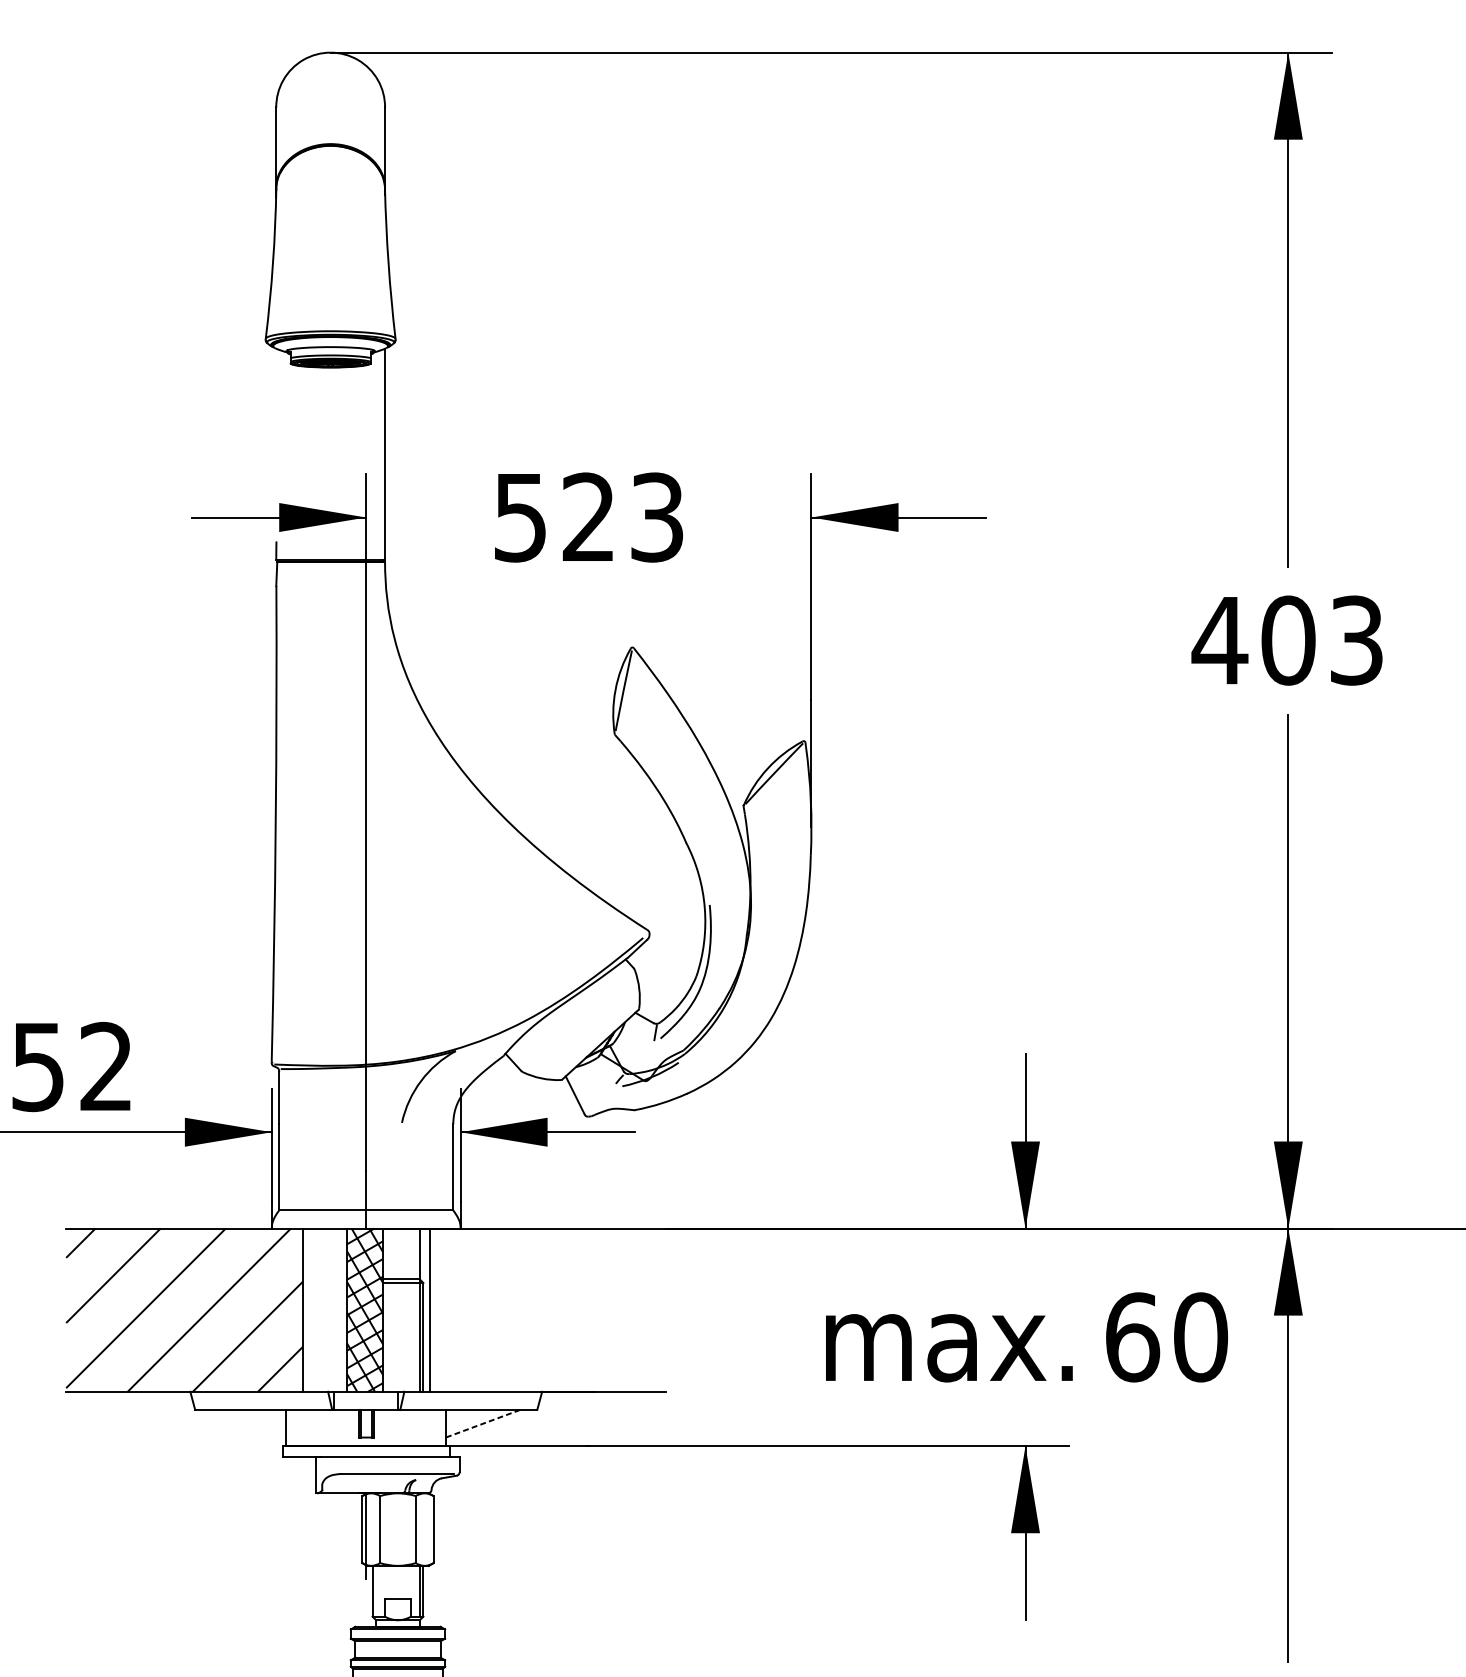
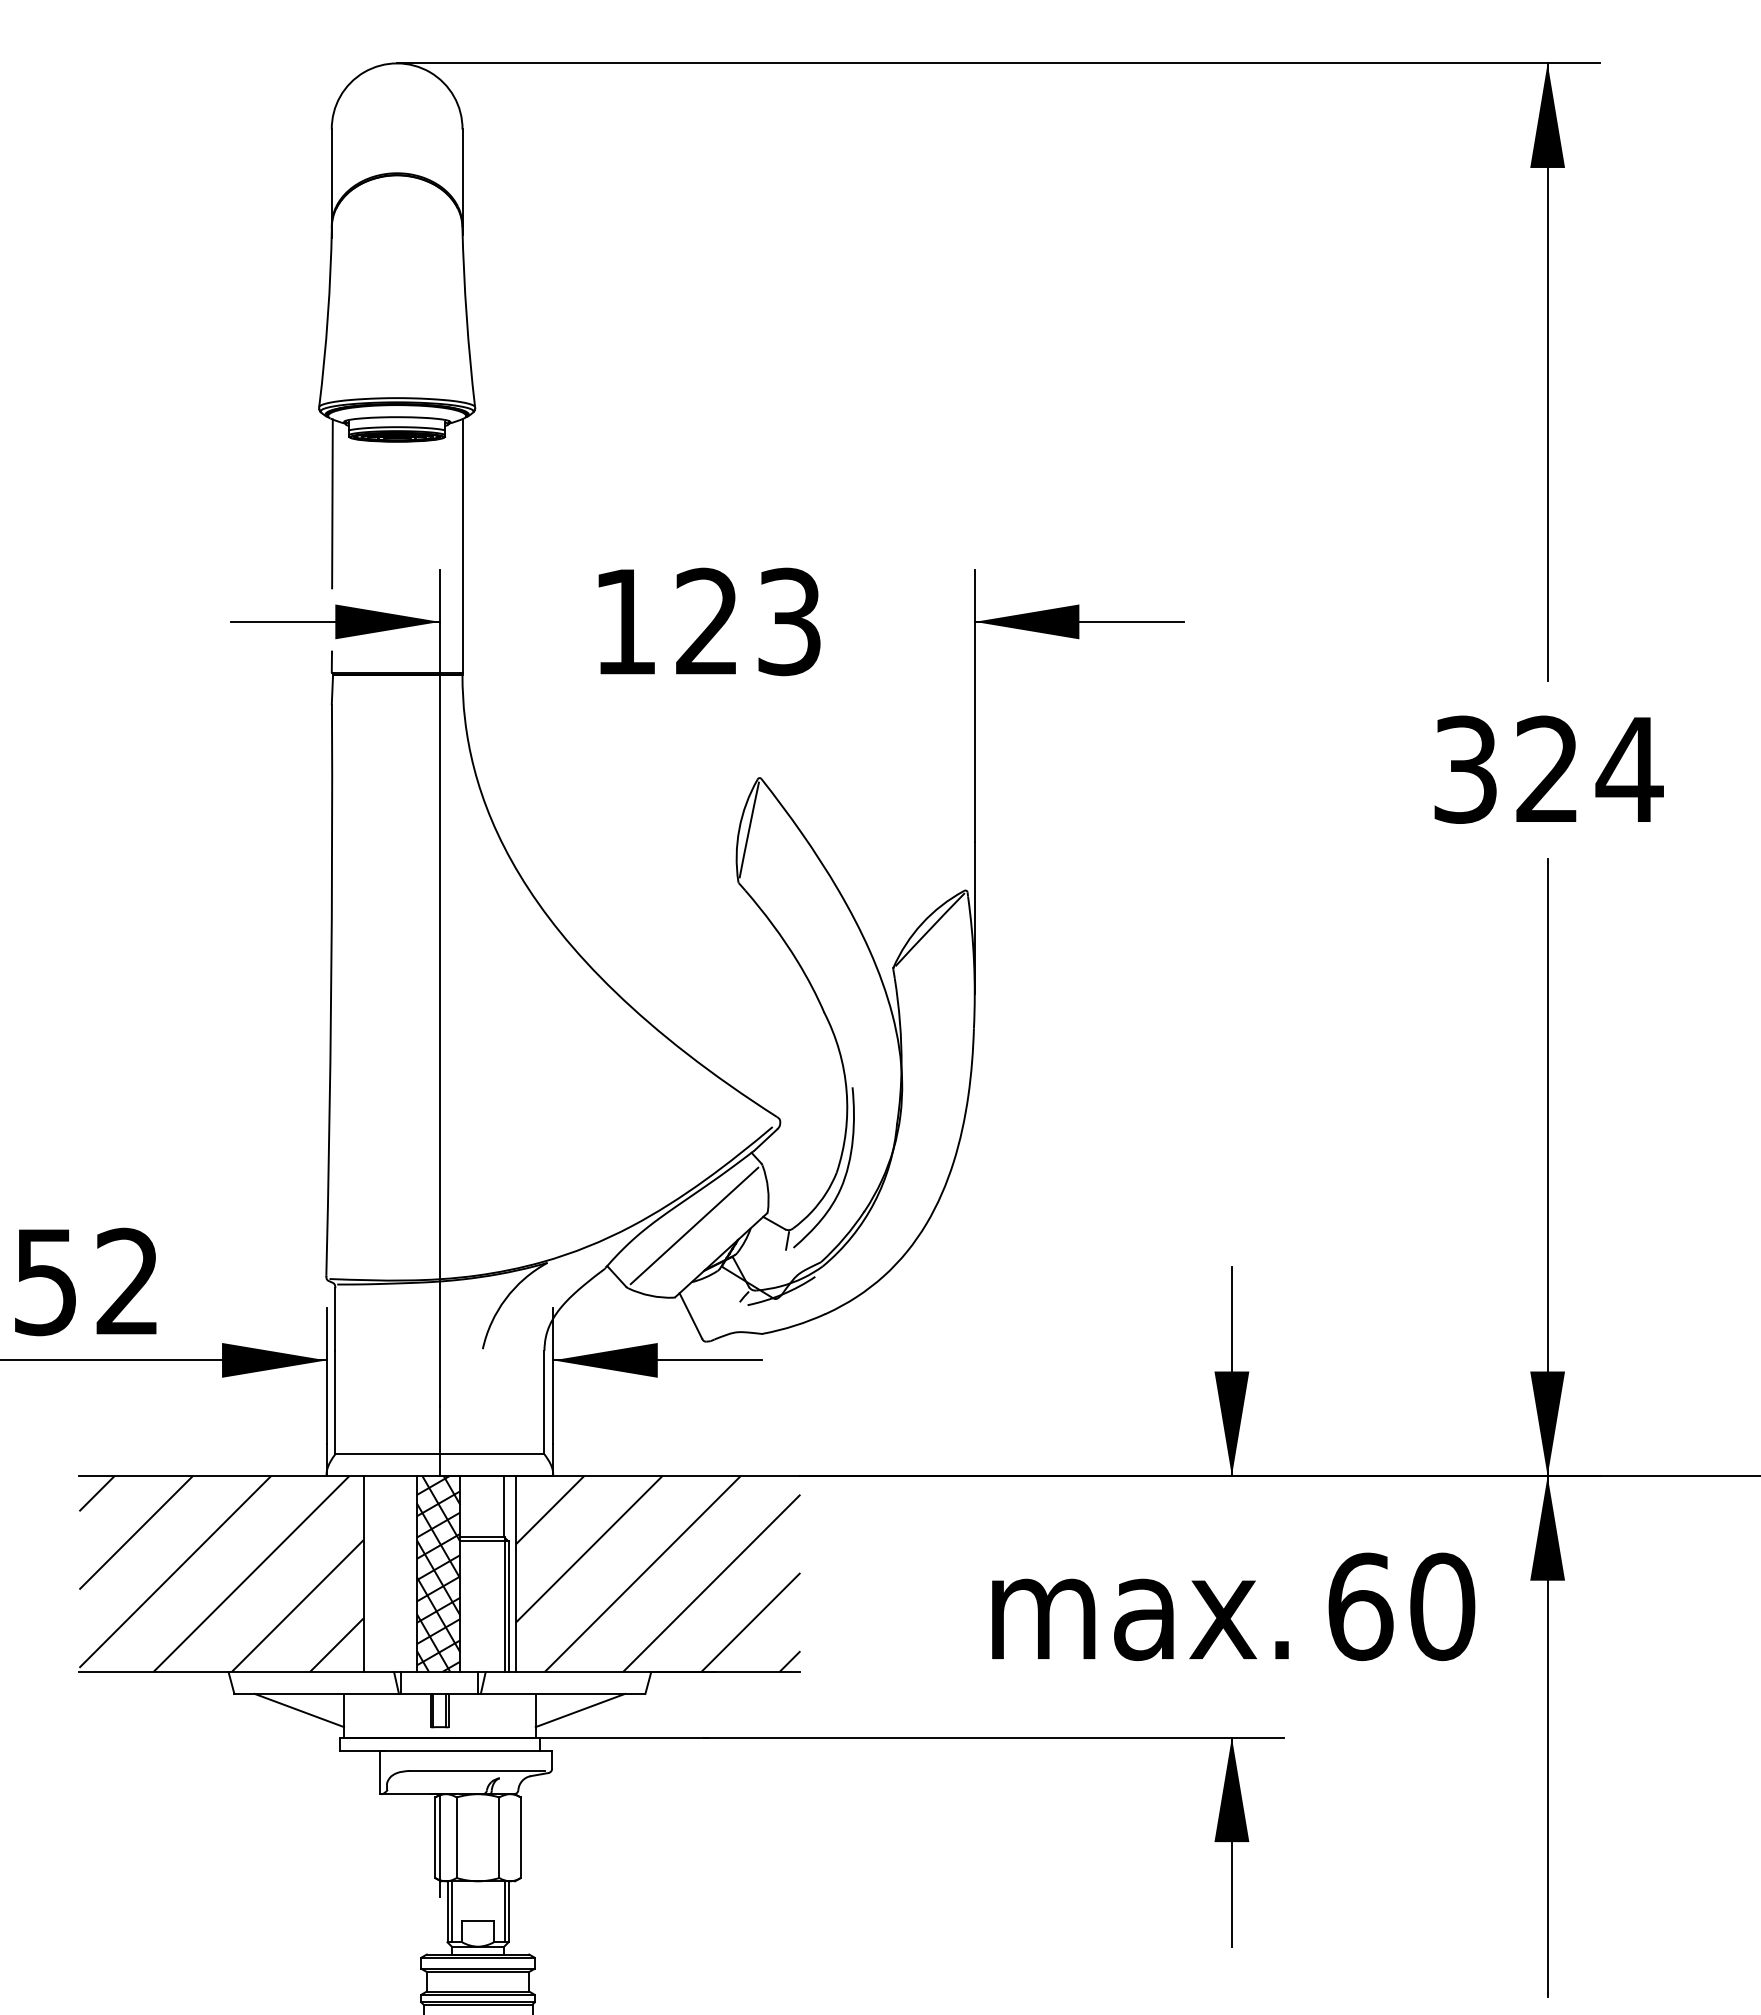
line: (276, 418) -> (332, 503), added
text: (519, 518) -> (624, 622), 523 -> 123
text: (1288, 640) -> (1547, 769), 403 -> 324
line: (578, 1019) -> (694, 1225), added
hatch: (548, 1310) -> (658, 1574), added
line: (249, 1423) -> (299, 1710), added
line: (483, 1423) -> (580, 1710), dashed -> solid
line: (375, 1590) -> (451, 1911), added

